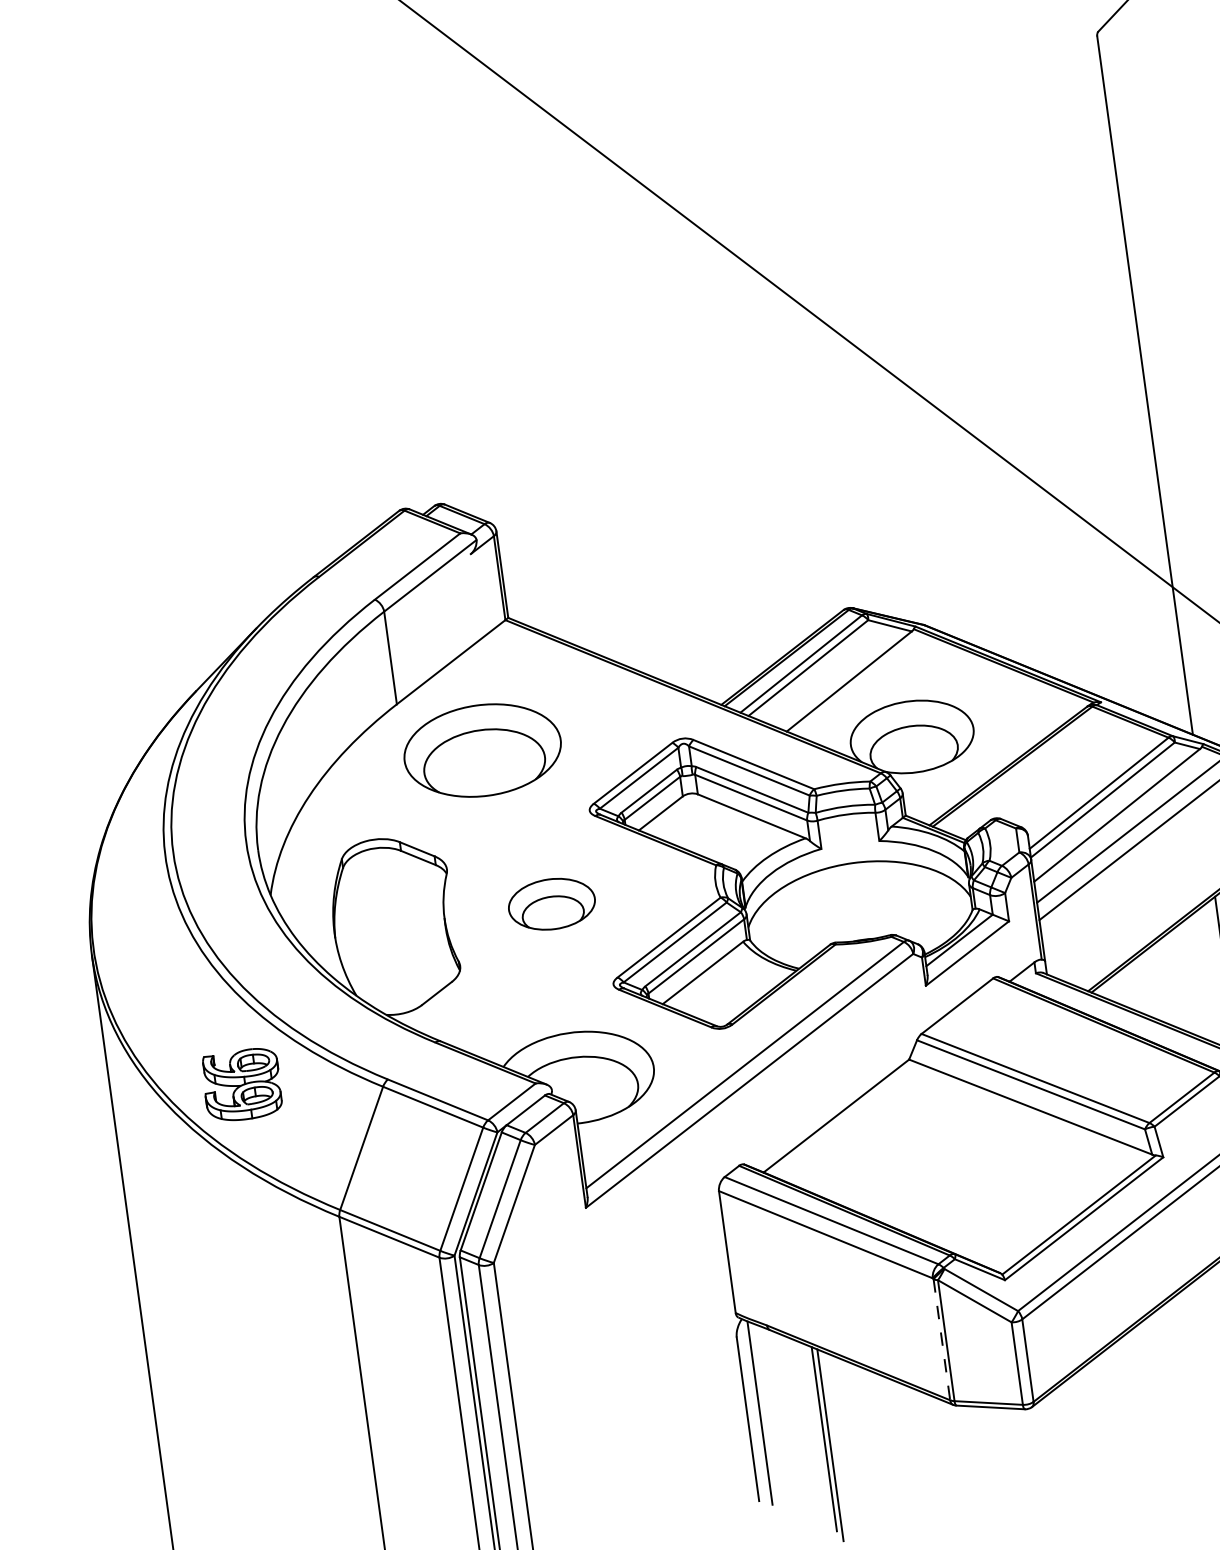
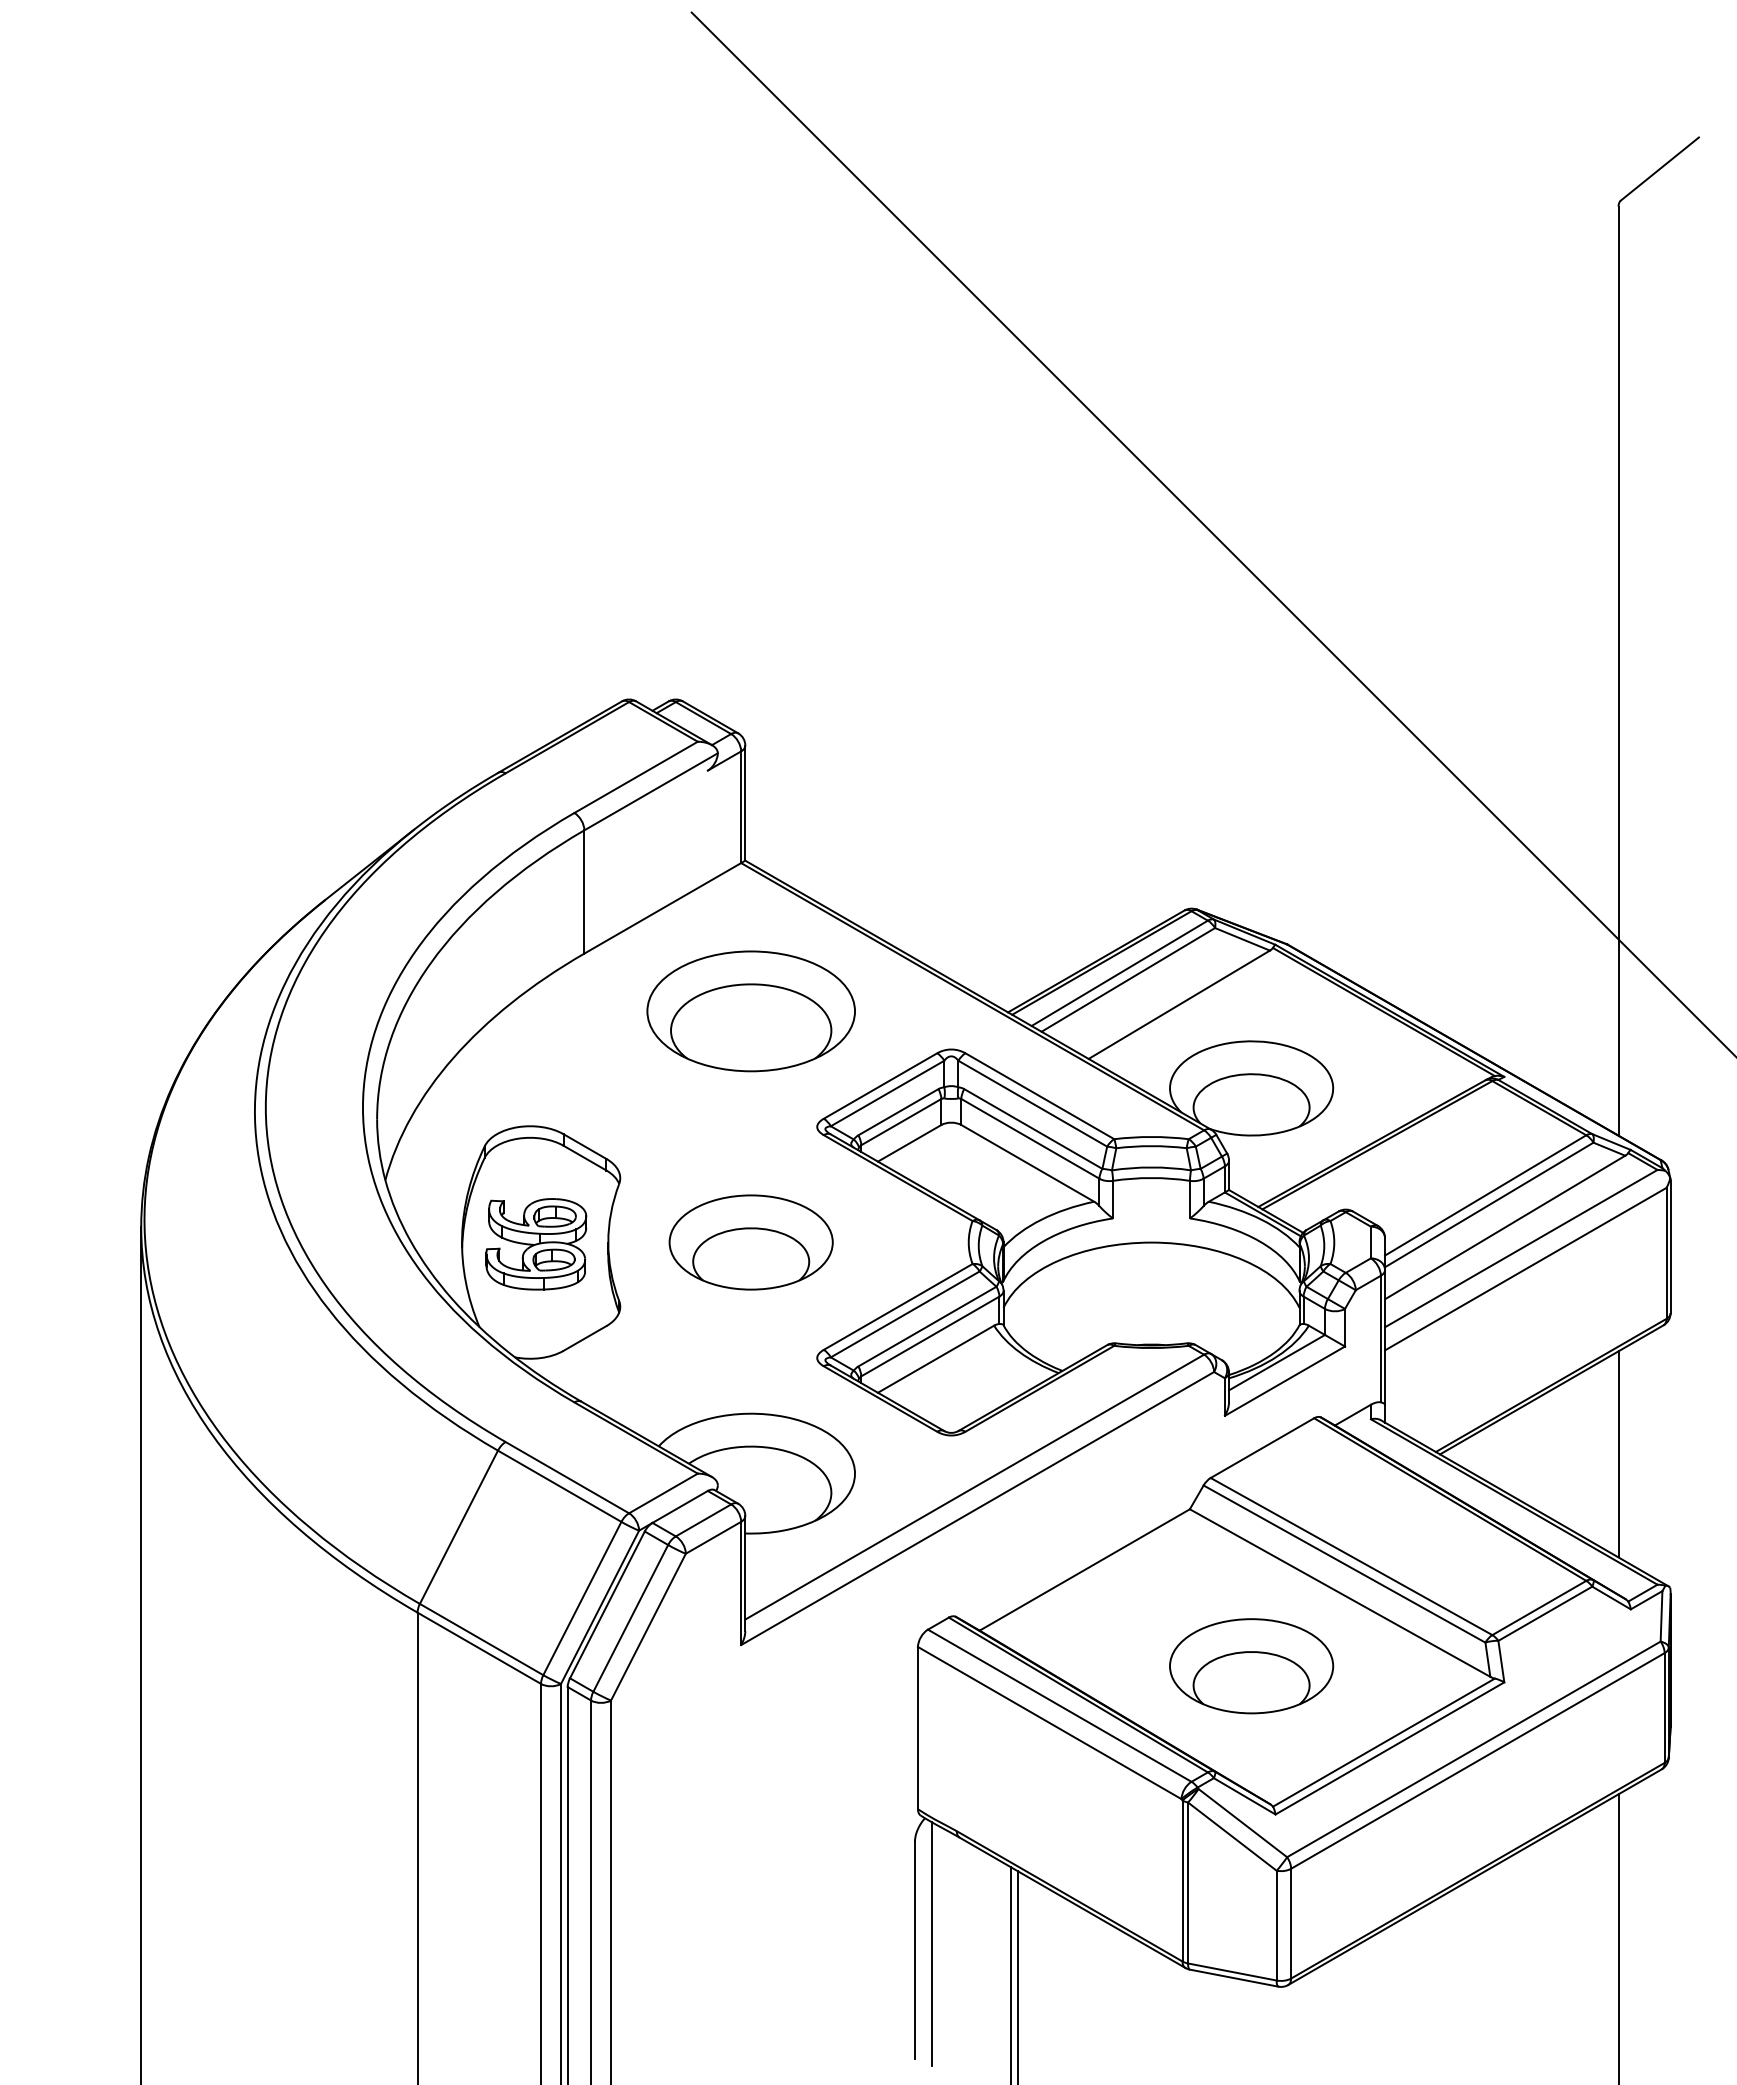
part: (482, 750) -> (750, 1011), moved
part: (551, 904) -> (750, 1242), size x1.43
part: (242, 1085) -> (536, 1244), moved
part: (971, 1171) -> (1251, 1666), added
line: (941, 1340) -> (1182, 1881), dashed -> solid

